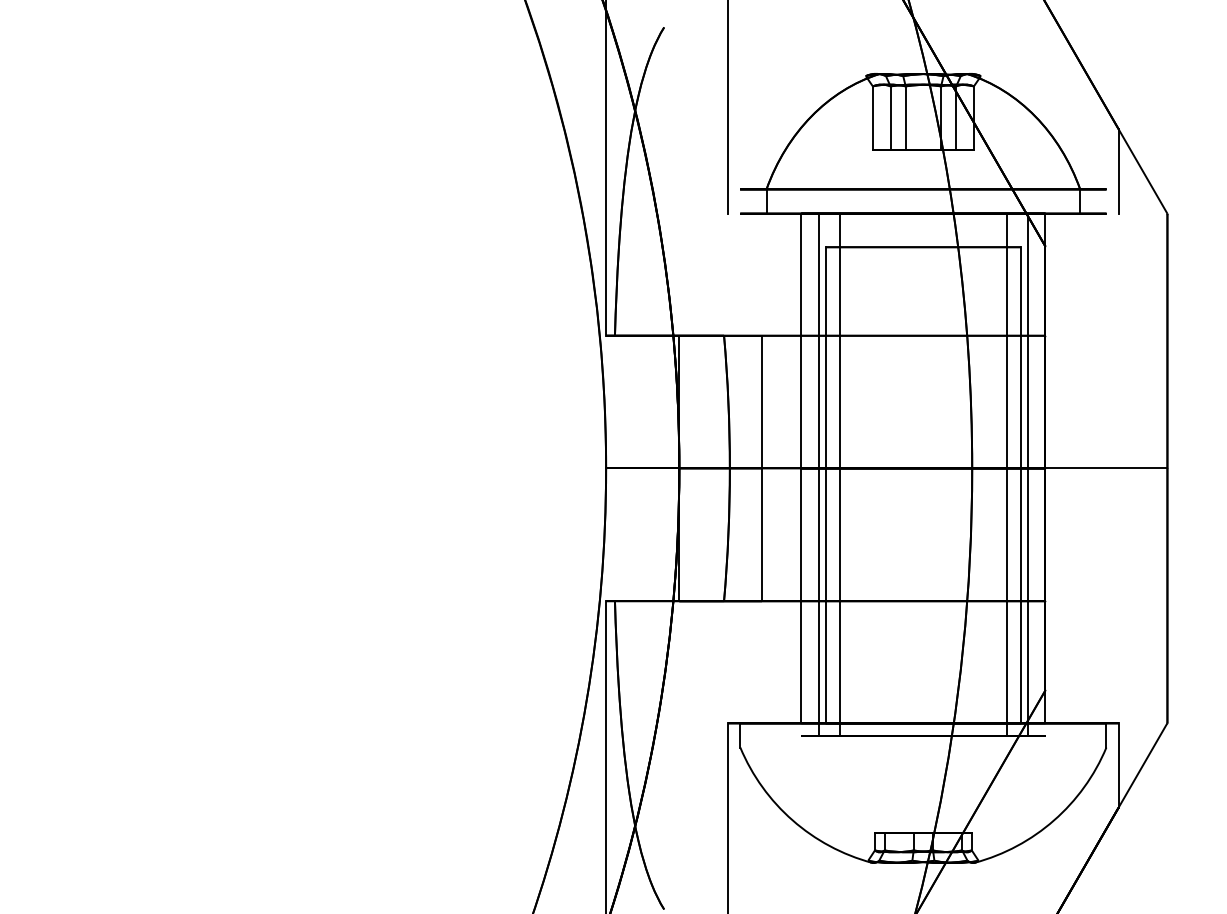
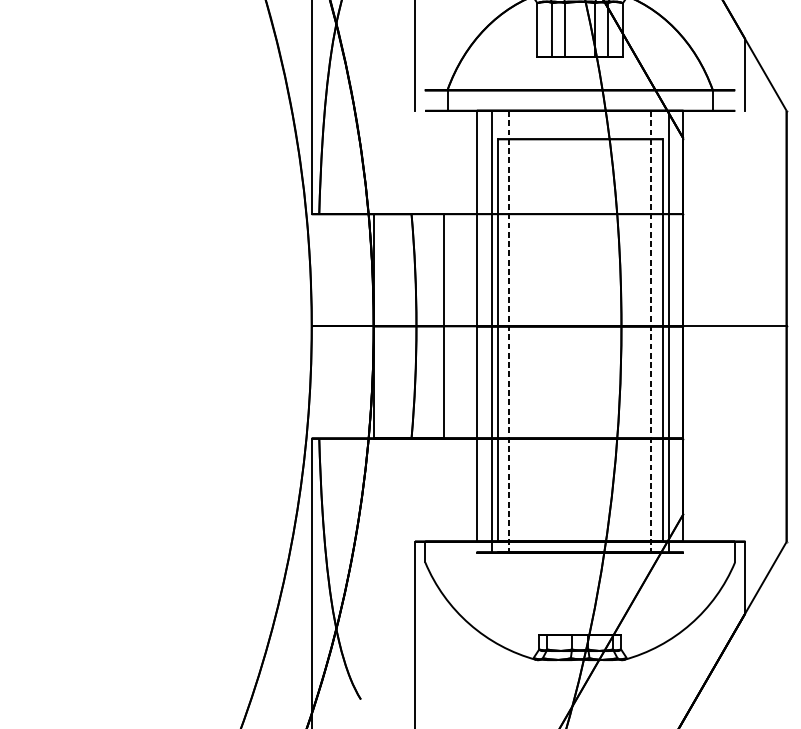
line: (839, 475) -> (509, 332), solid -> dashed
line: (1007, 475) -> (651, 332), solid -> dashed

